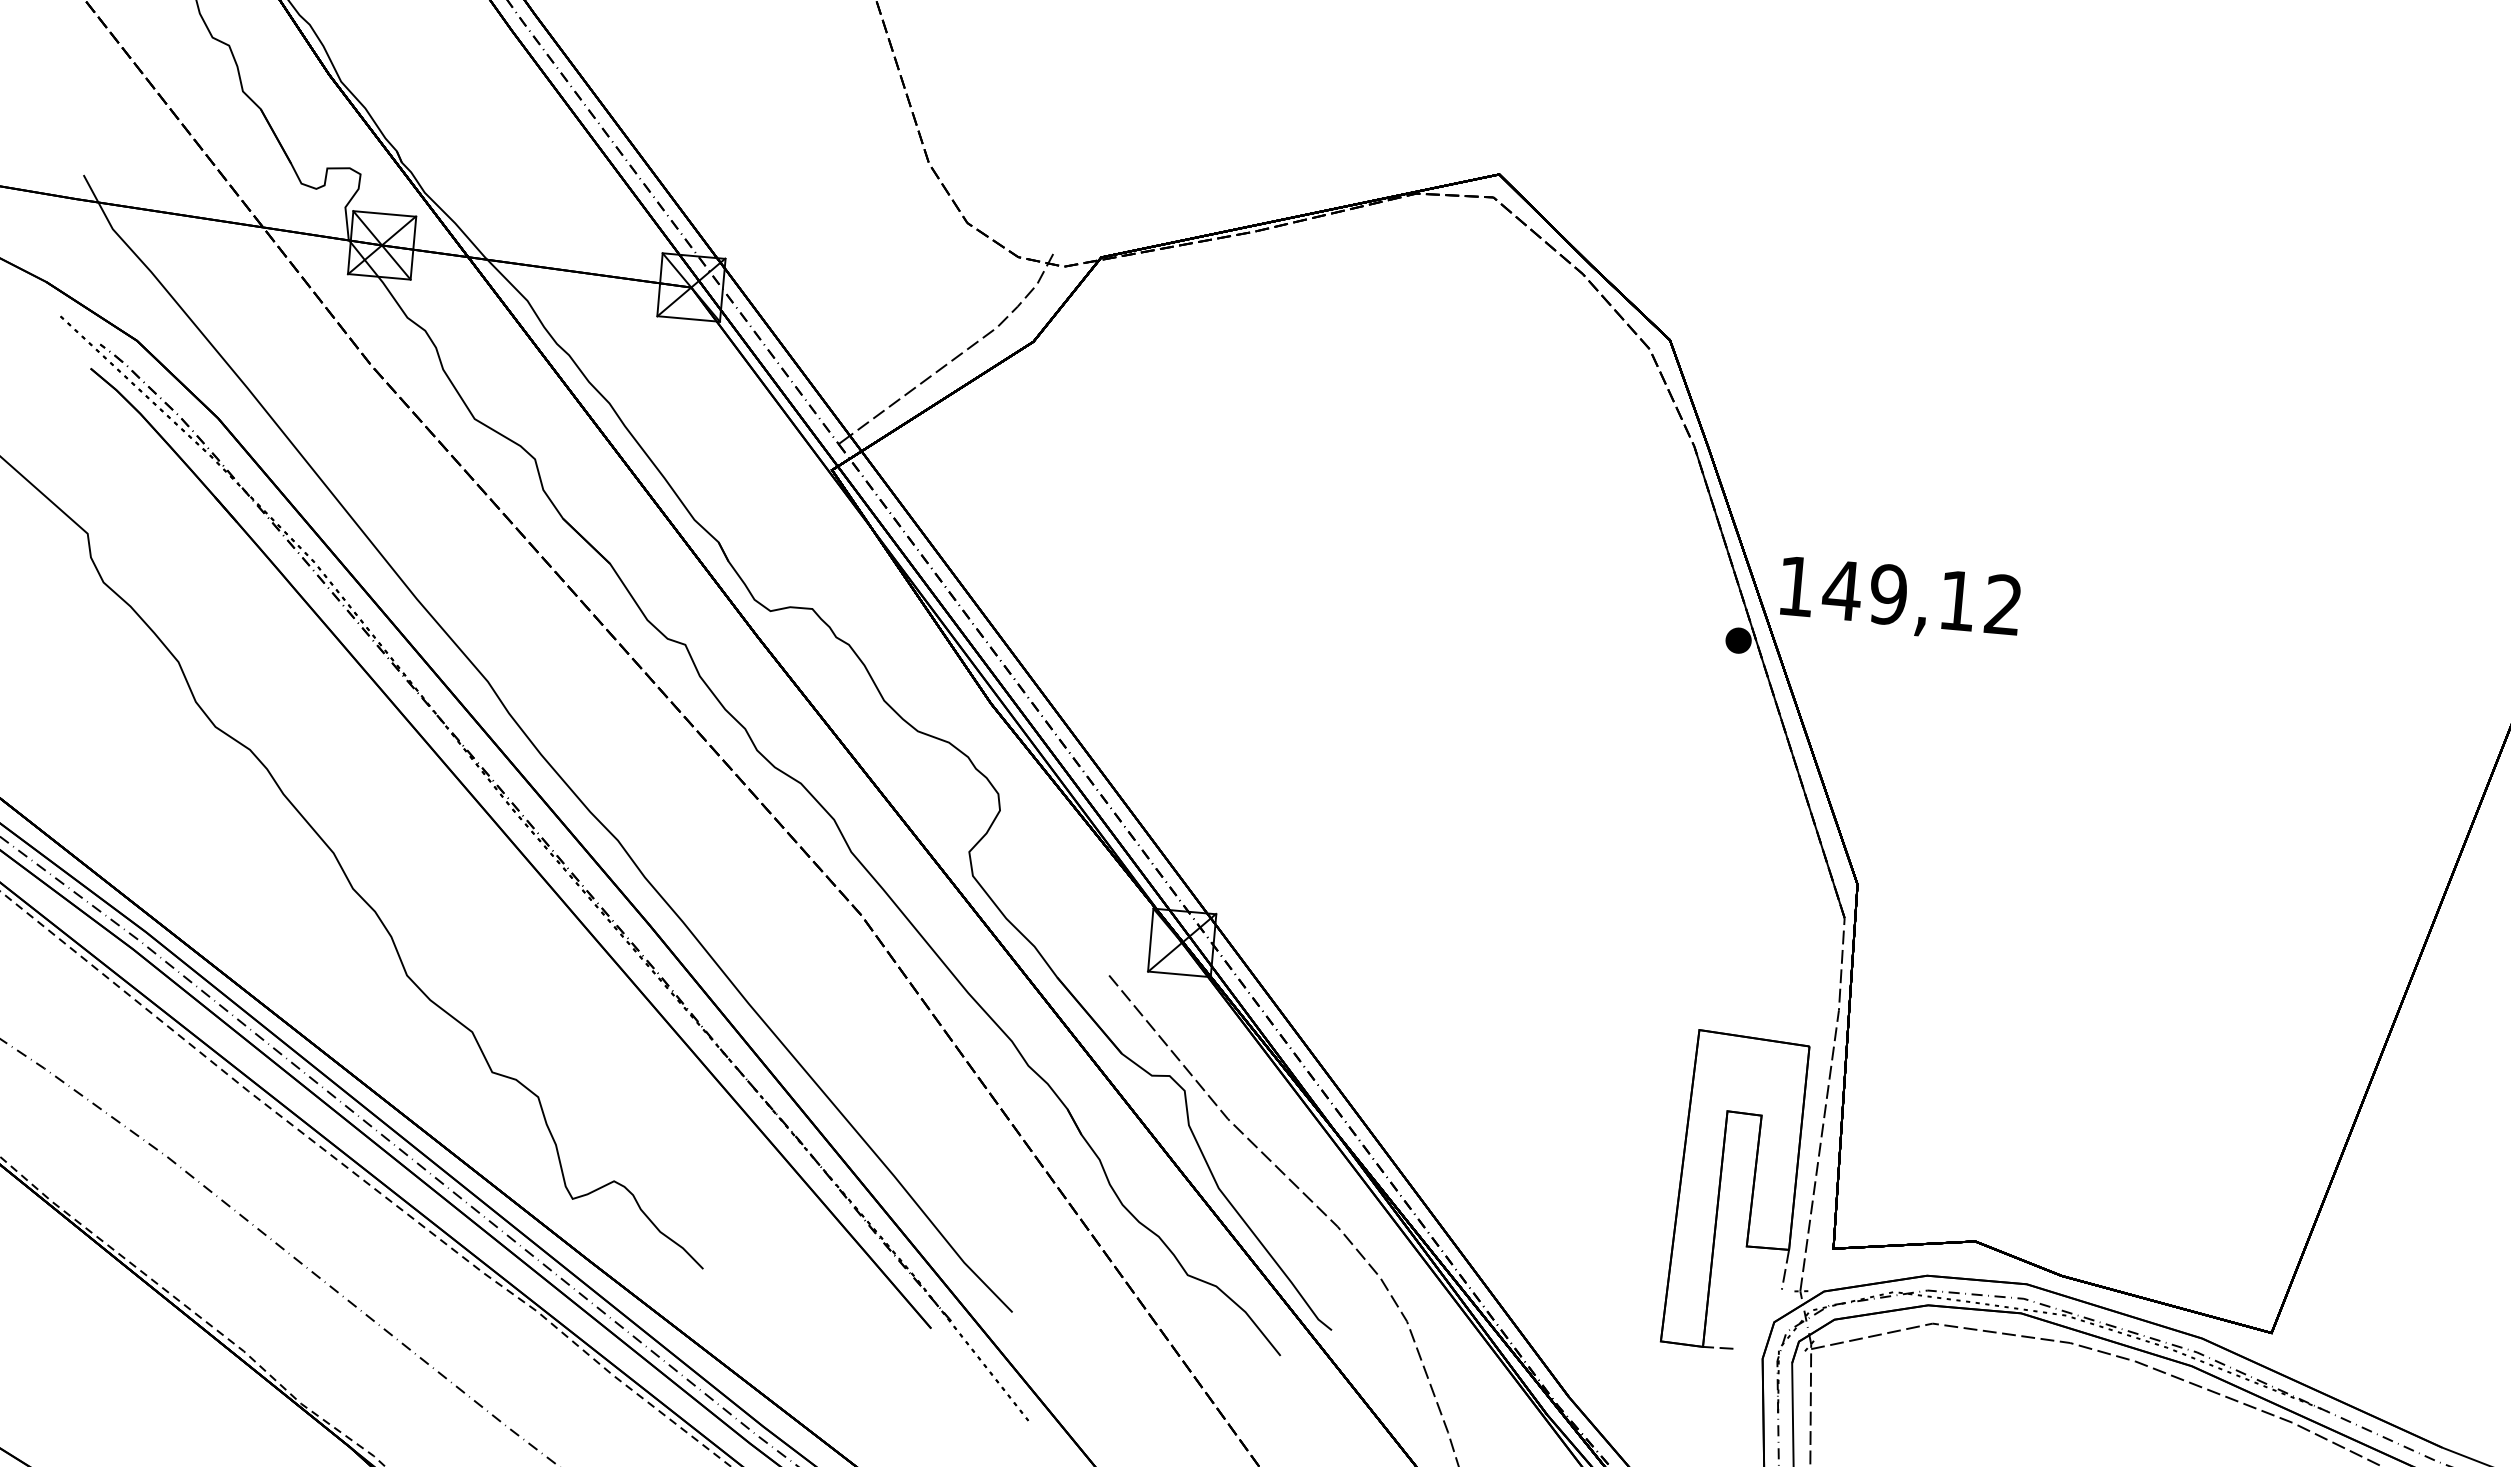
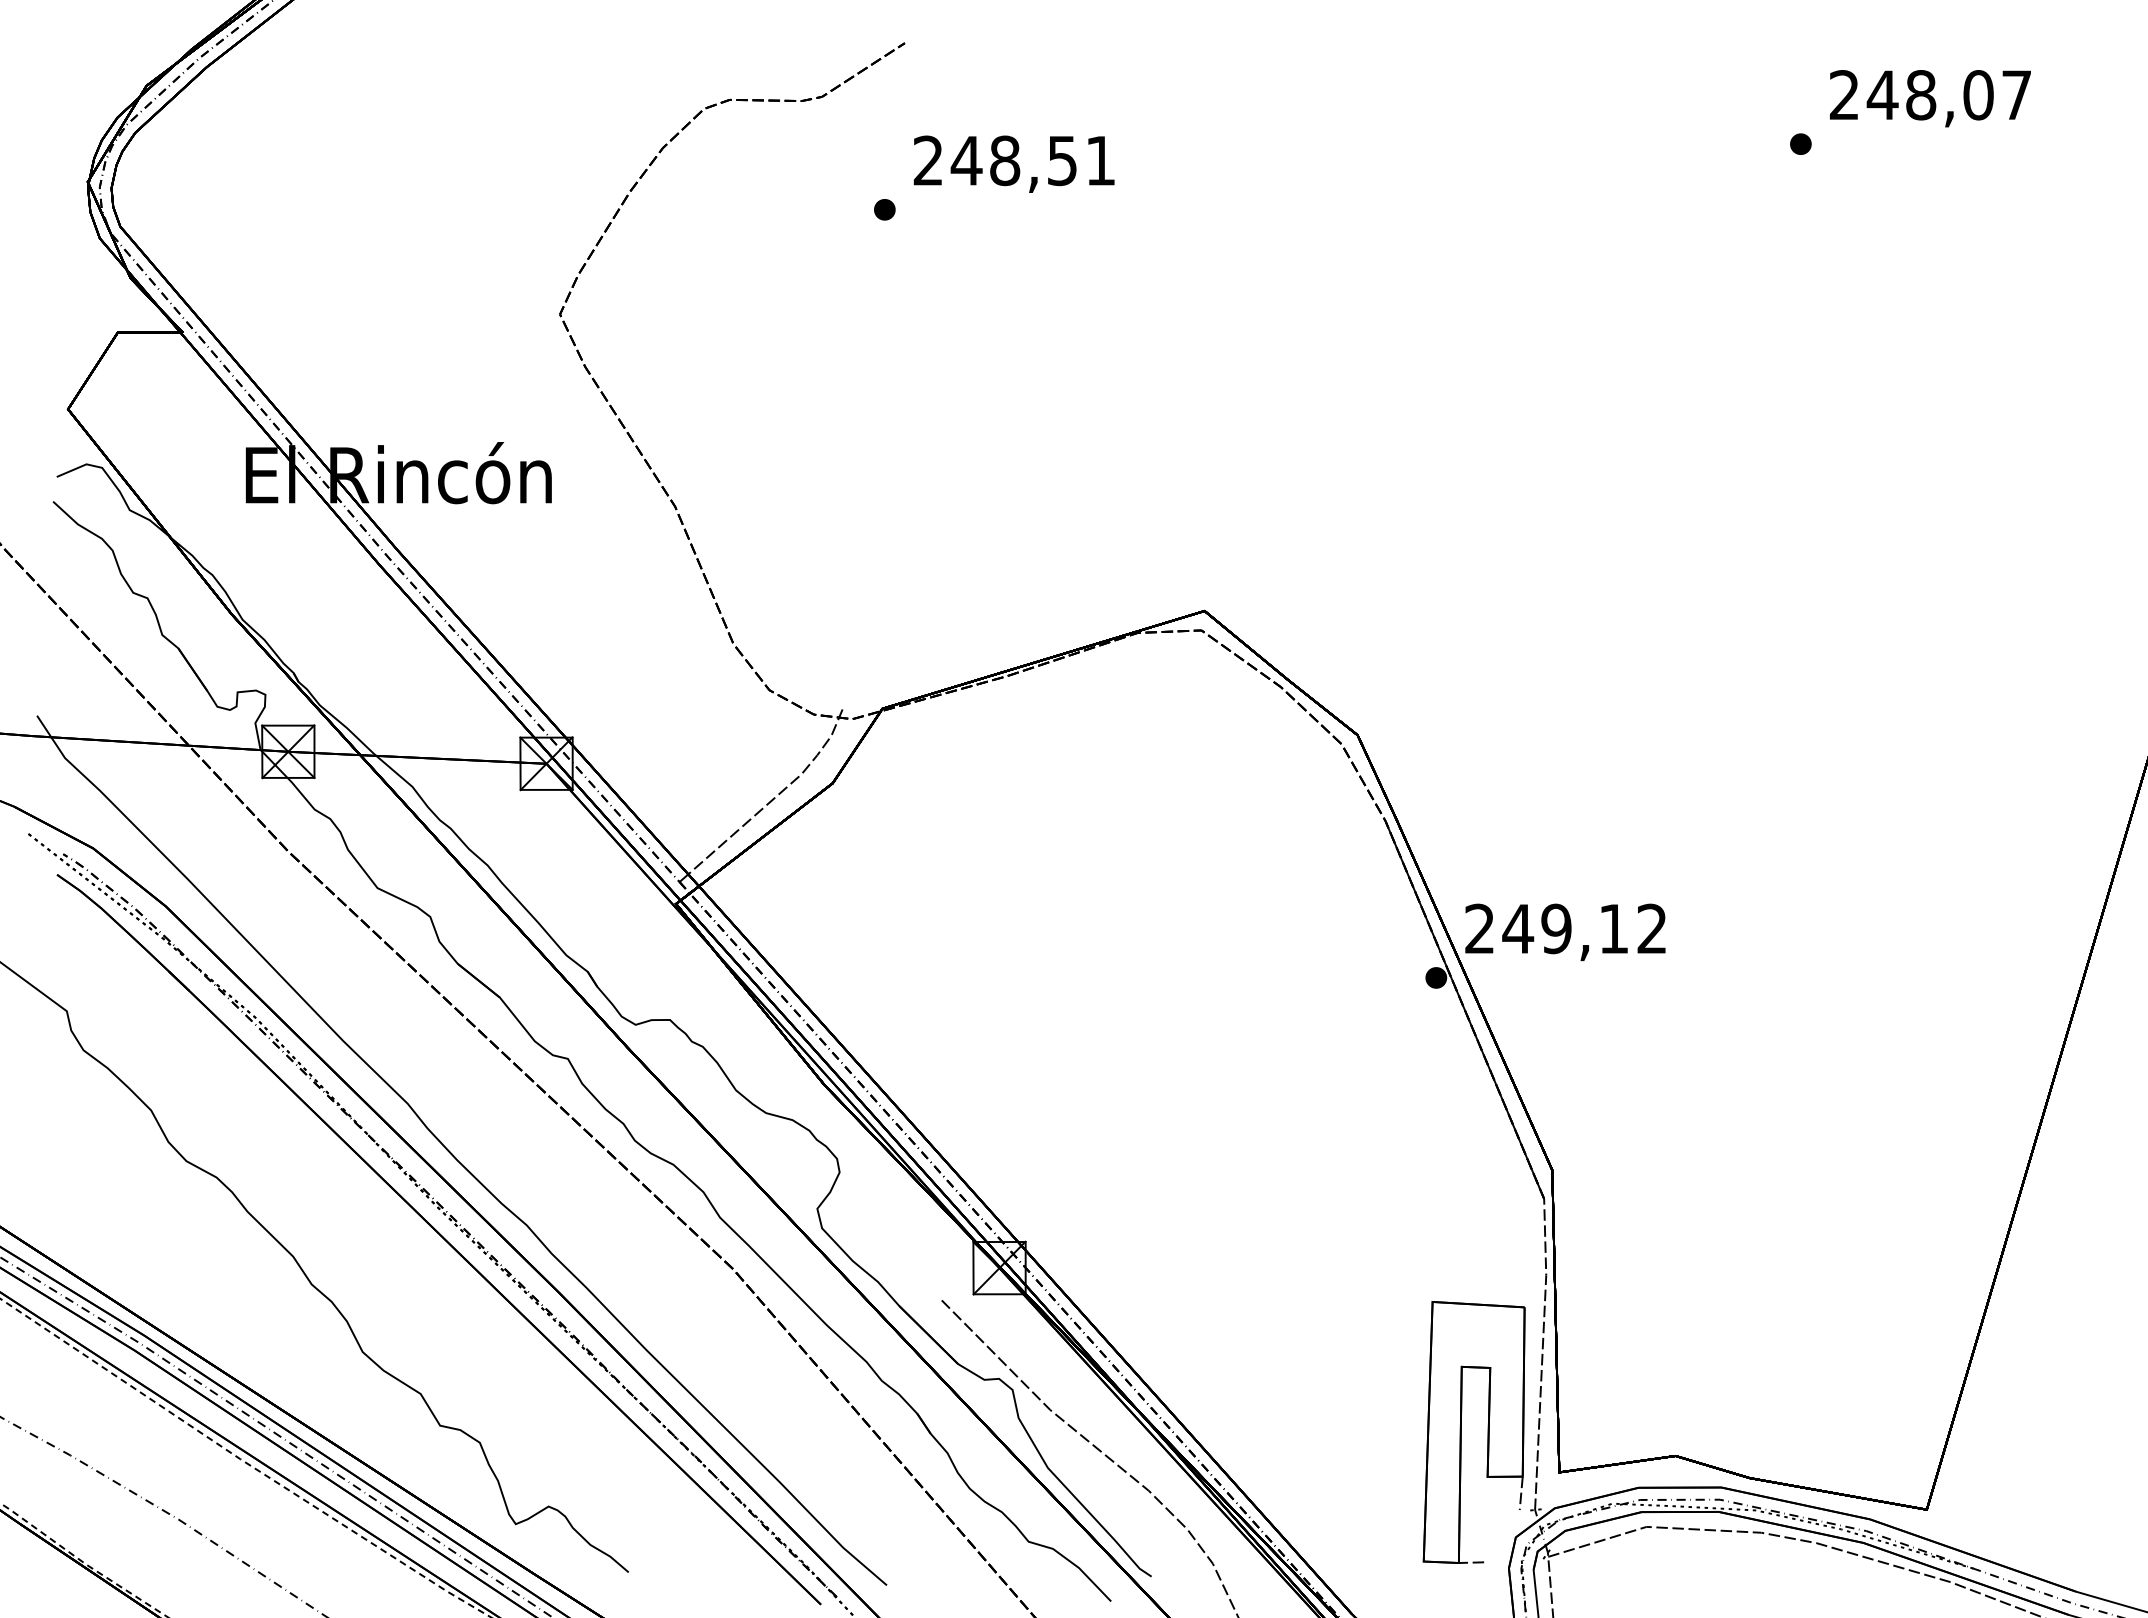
text: (1795, 585) -> (1479, 928), 149,12 -> 249,12

